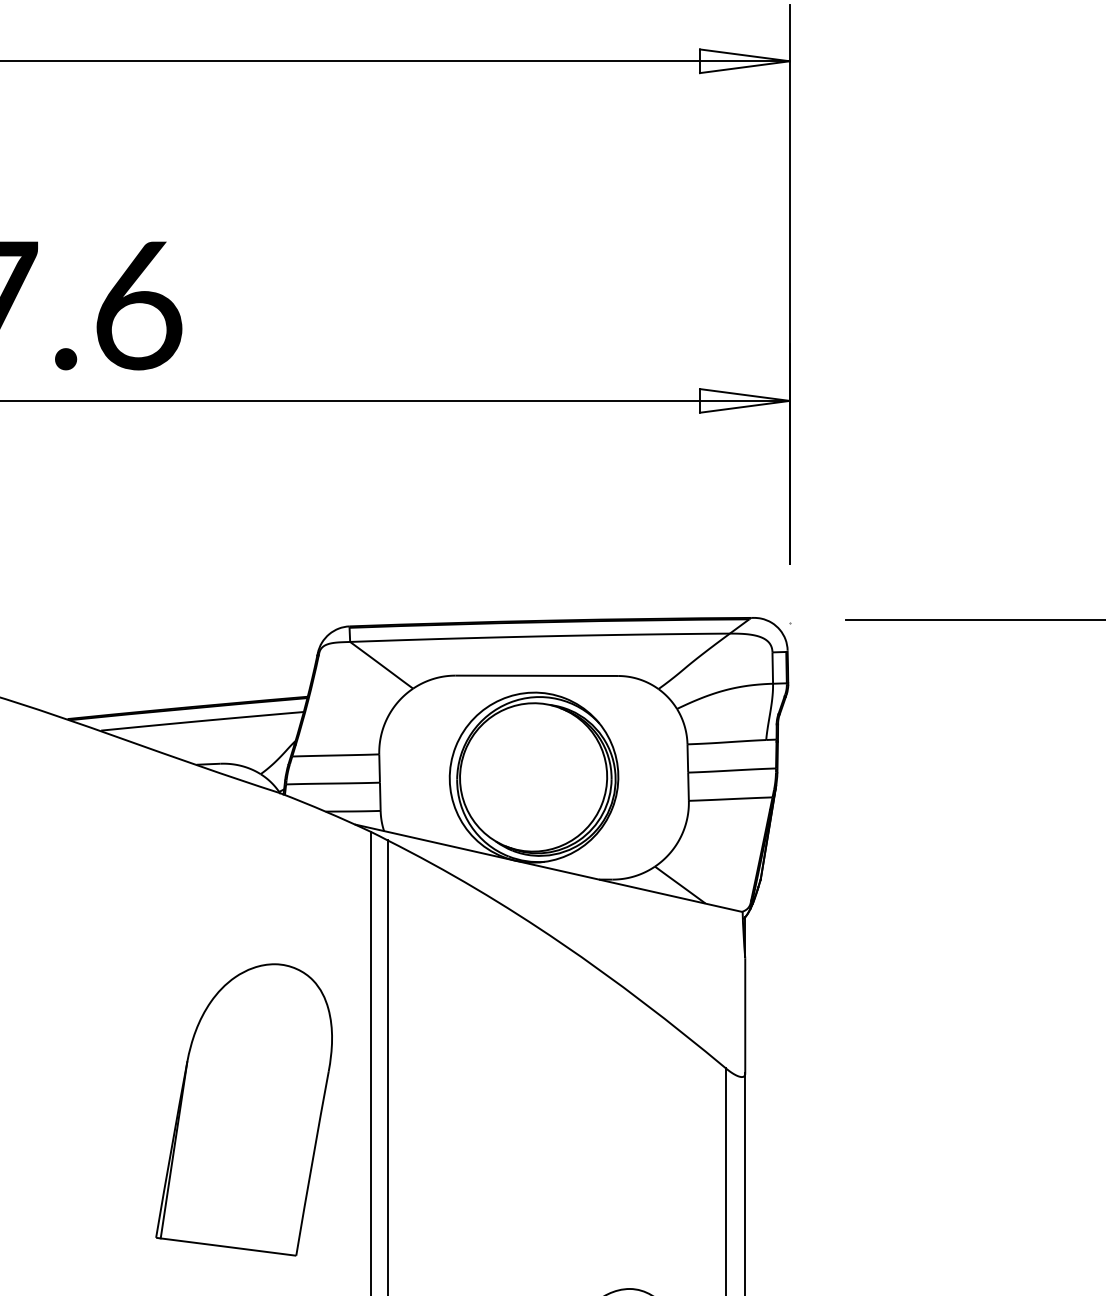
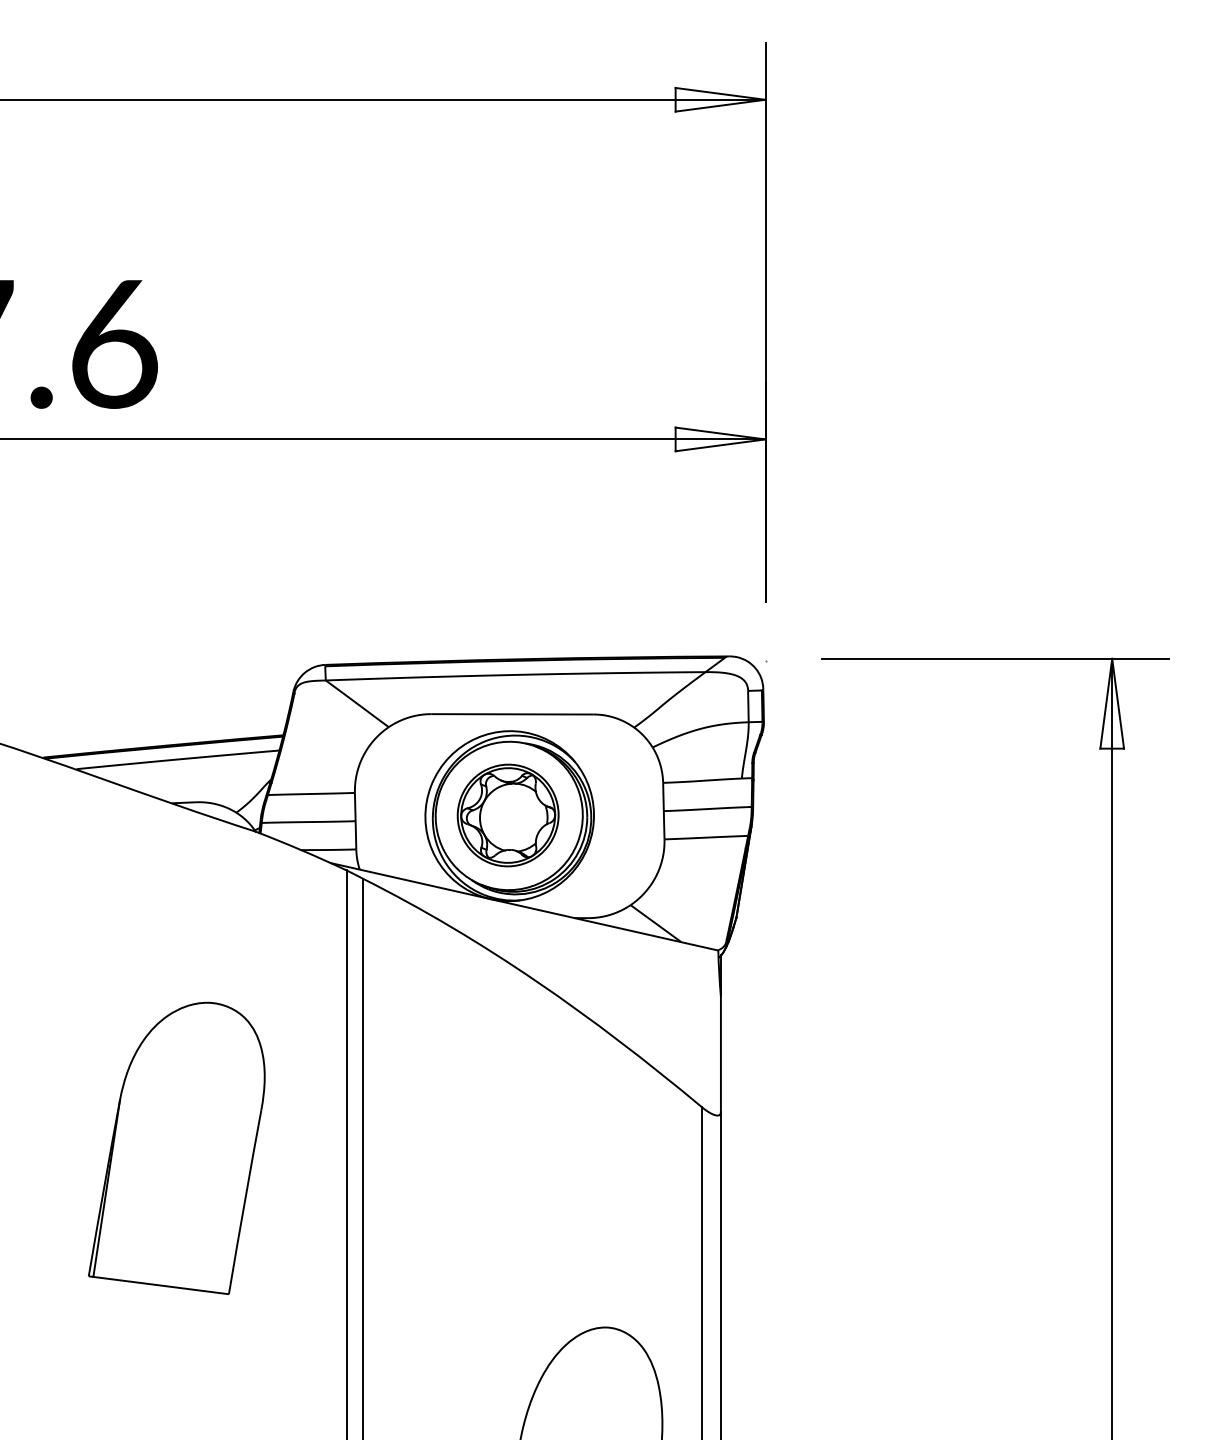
part: (531, 776) -> (507, 815), added
part: (243, 1109) -> (176, 1148), moved

